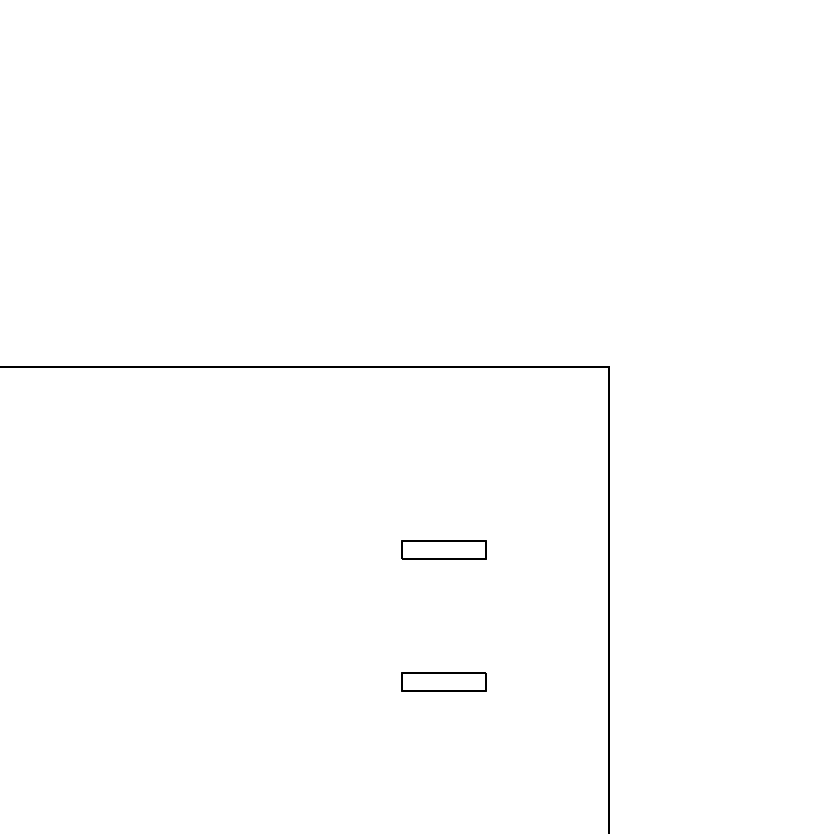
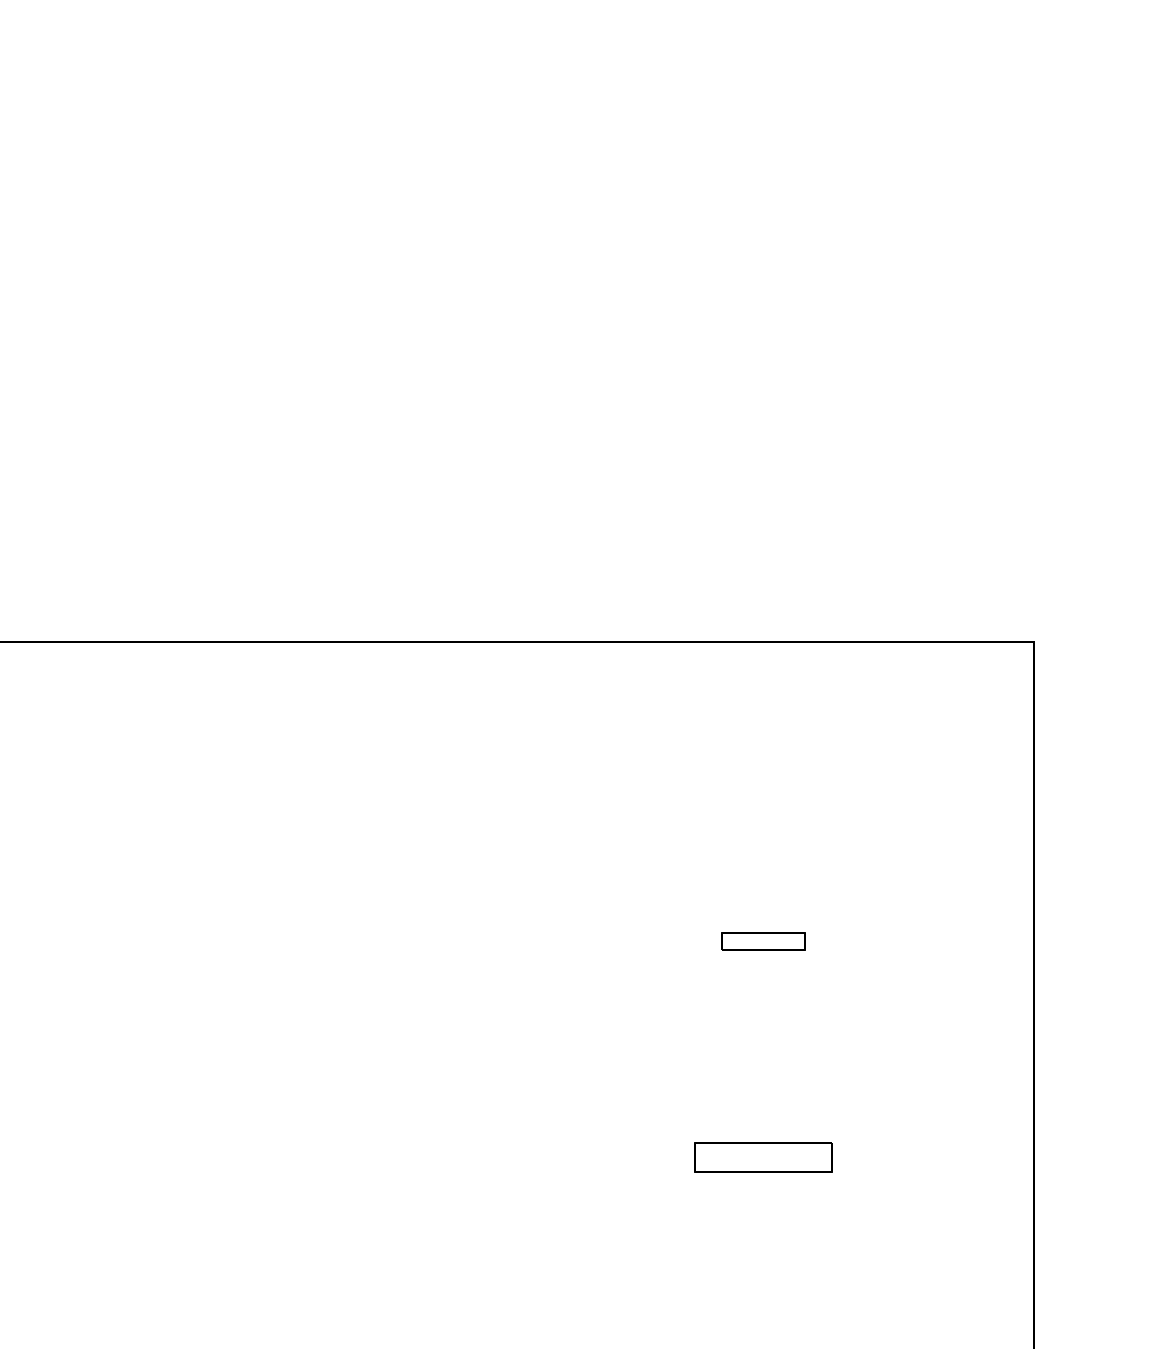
part: (443, 549) -> (762, 940), size x0.6

